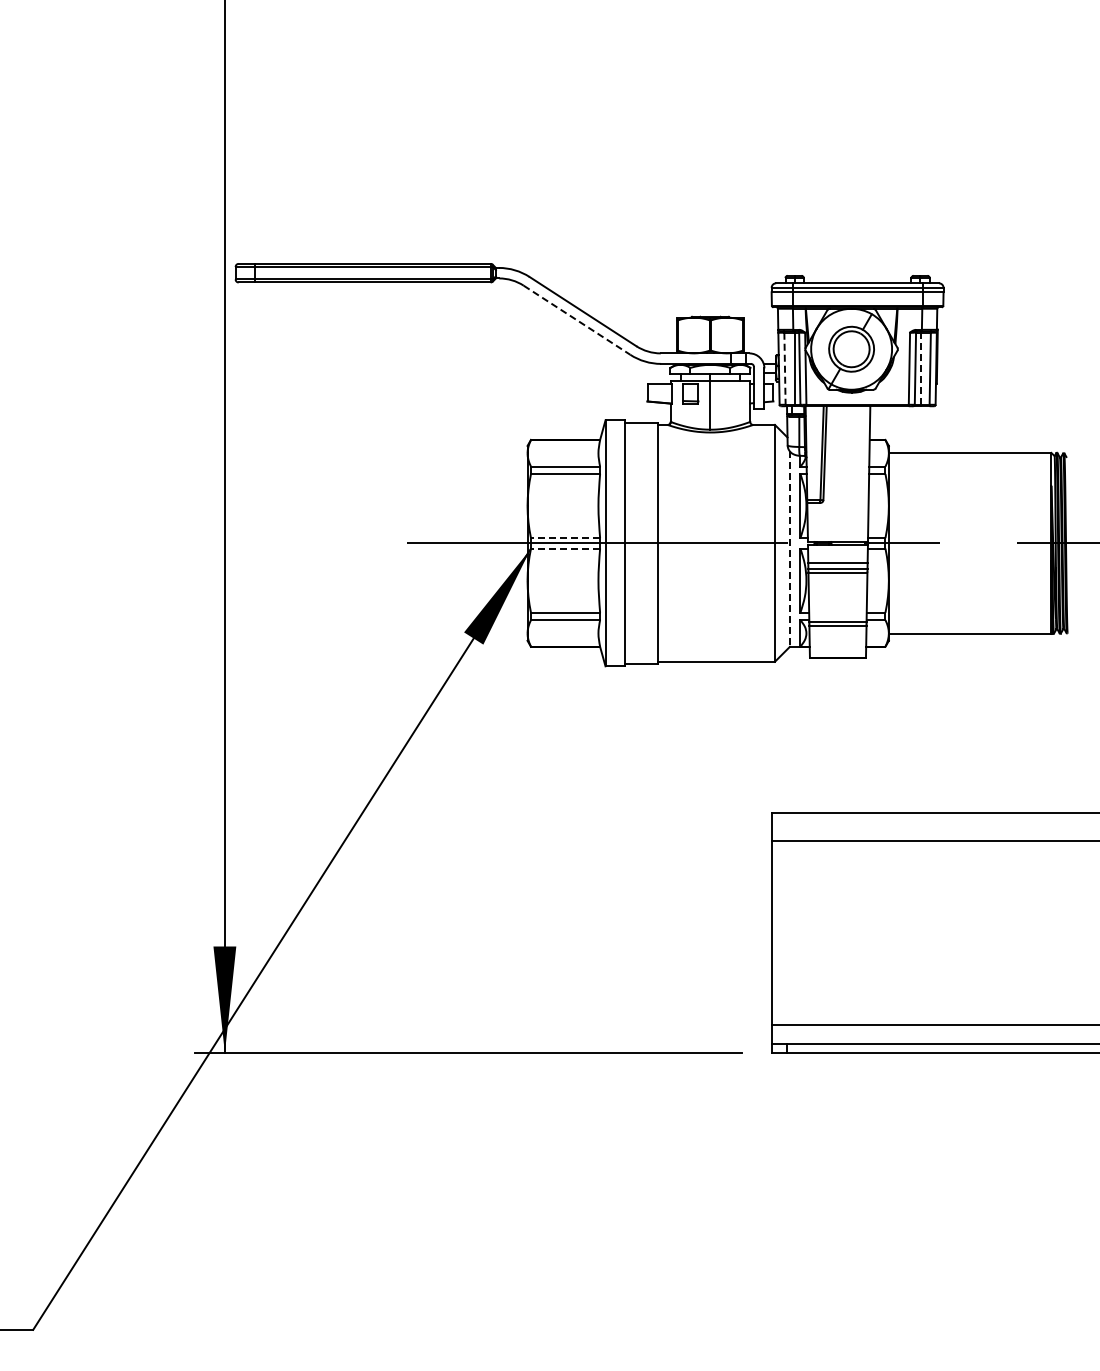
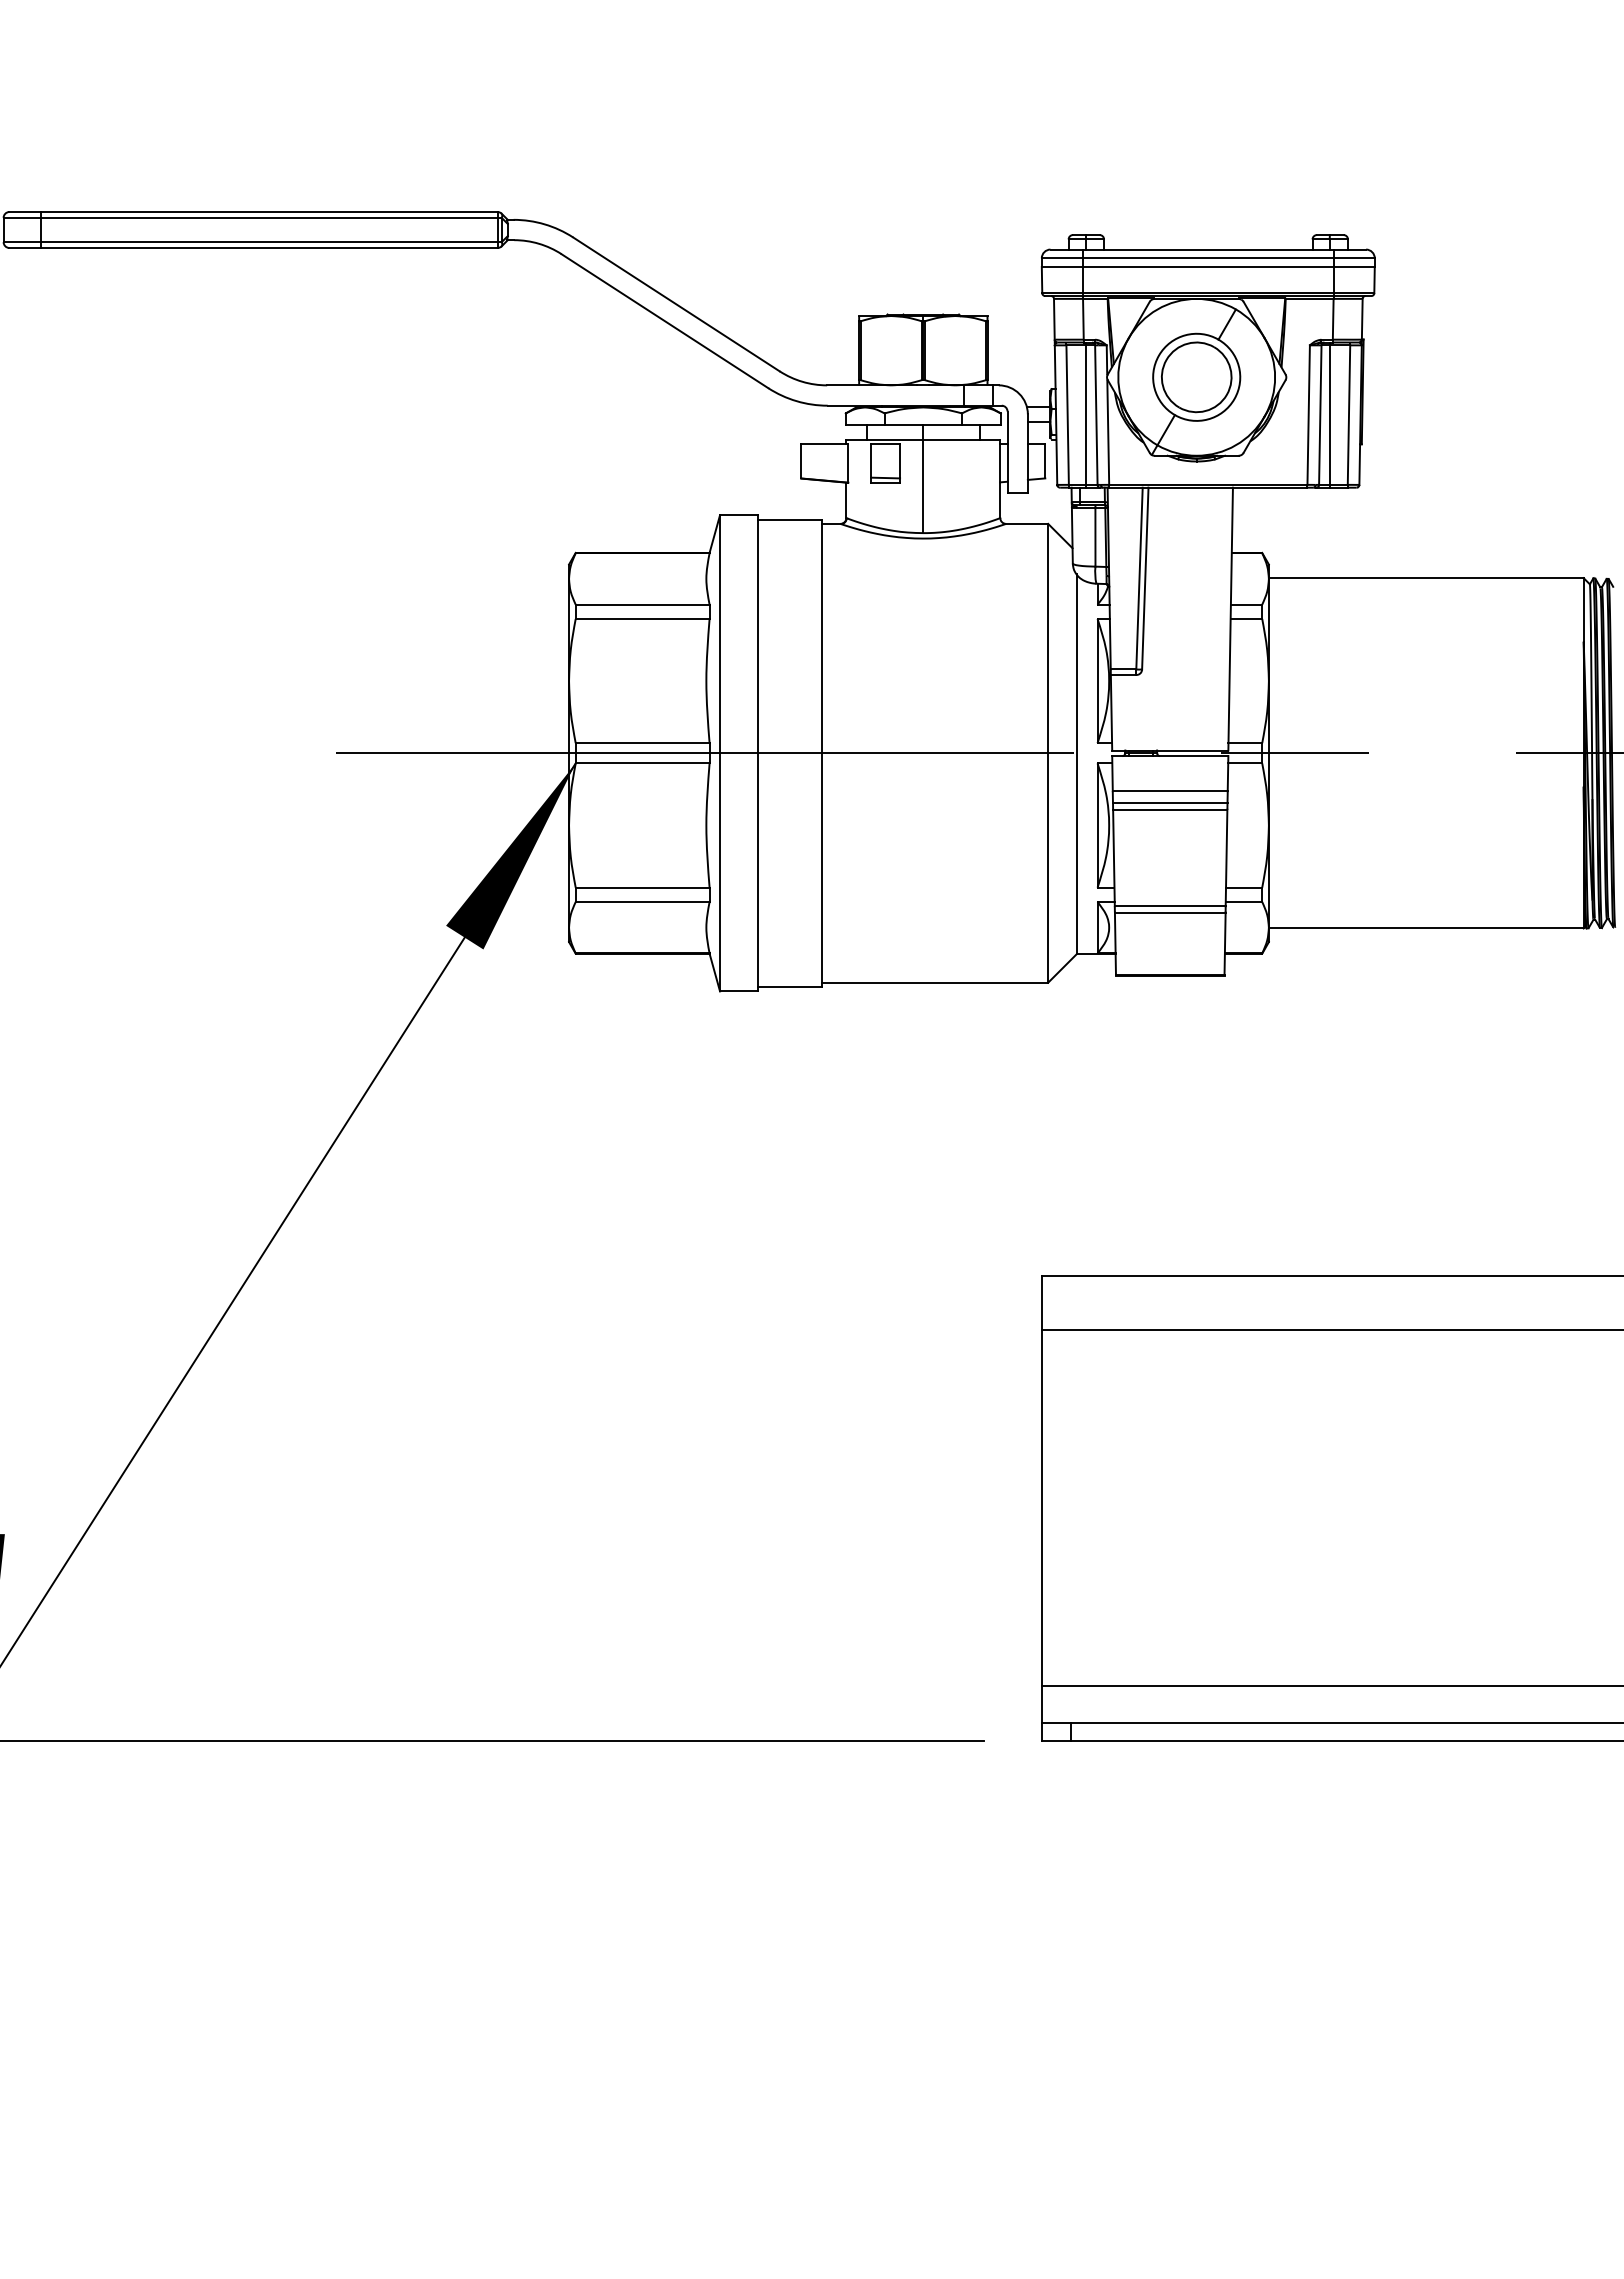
line: (577, 320) -> (665, 321), dashed -> solid
line: (920, 368) -> (1330, 414), dashed -> solid
line: (785, 369) -> (1068, 416), dashed -> solid
line: (565, 538) -> (642, 743), dashed -> solid
line: (565, 548) -> (642, 763), dashed -> solid
line: (789, 548) -> (1076, 763), dashed -> solid

